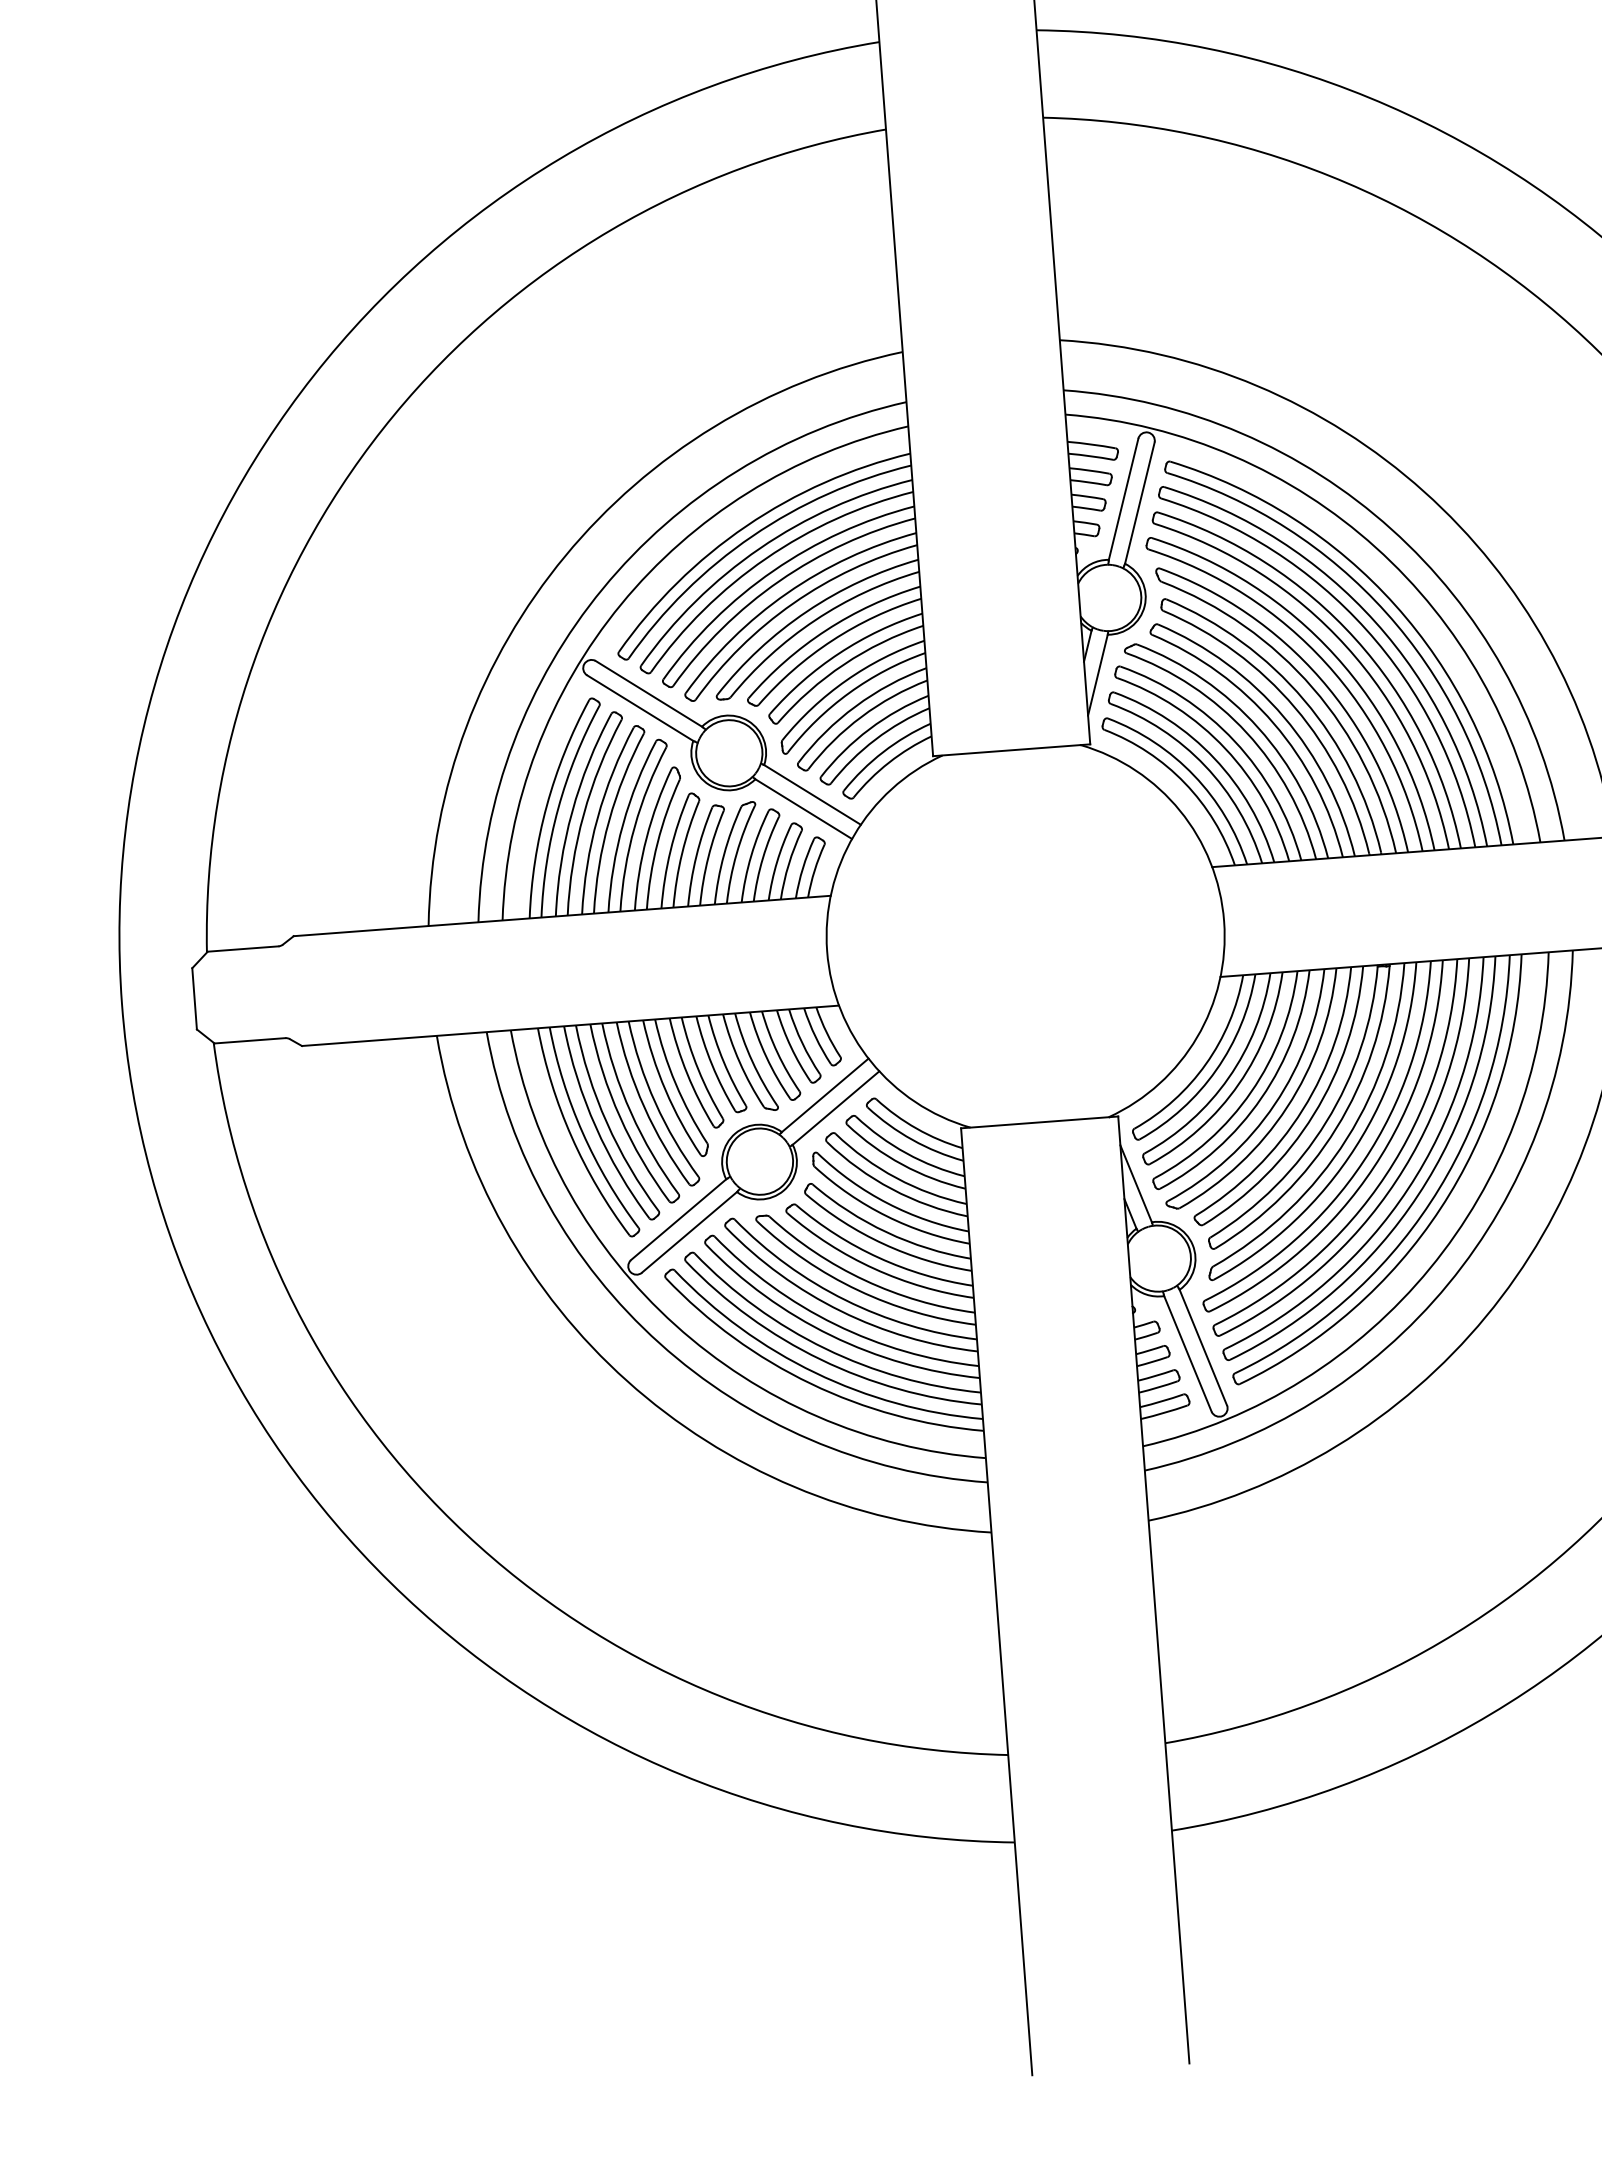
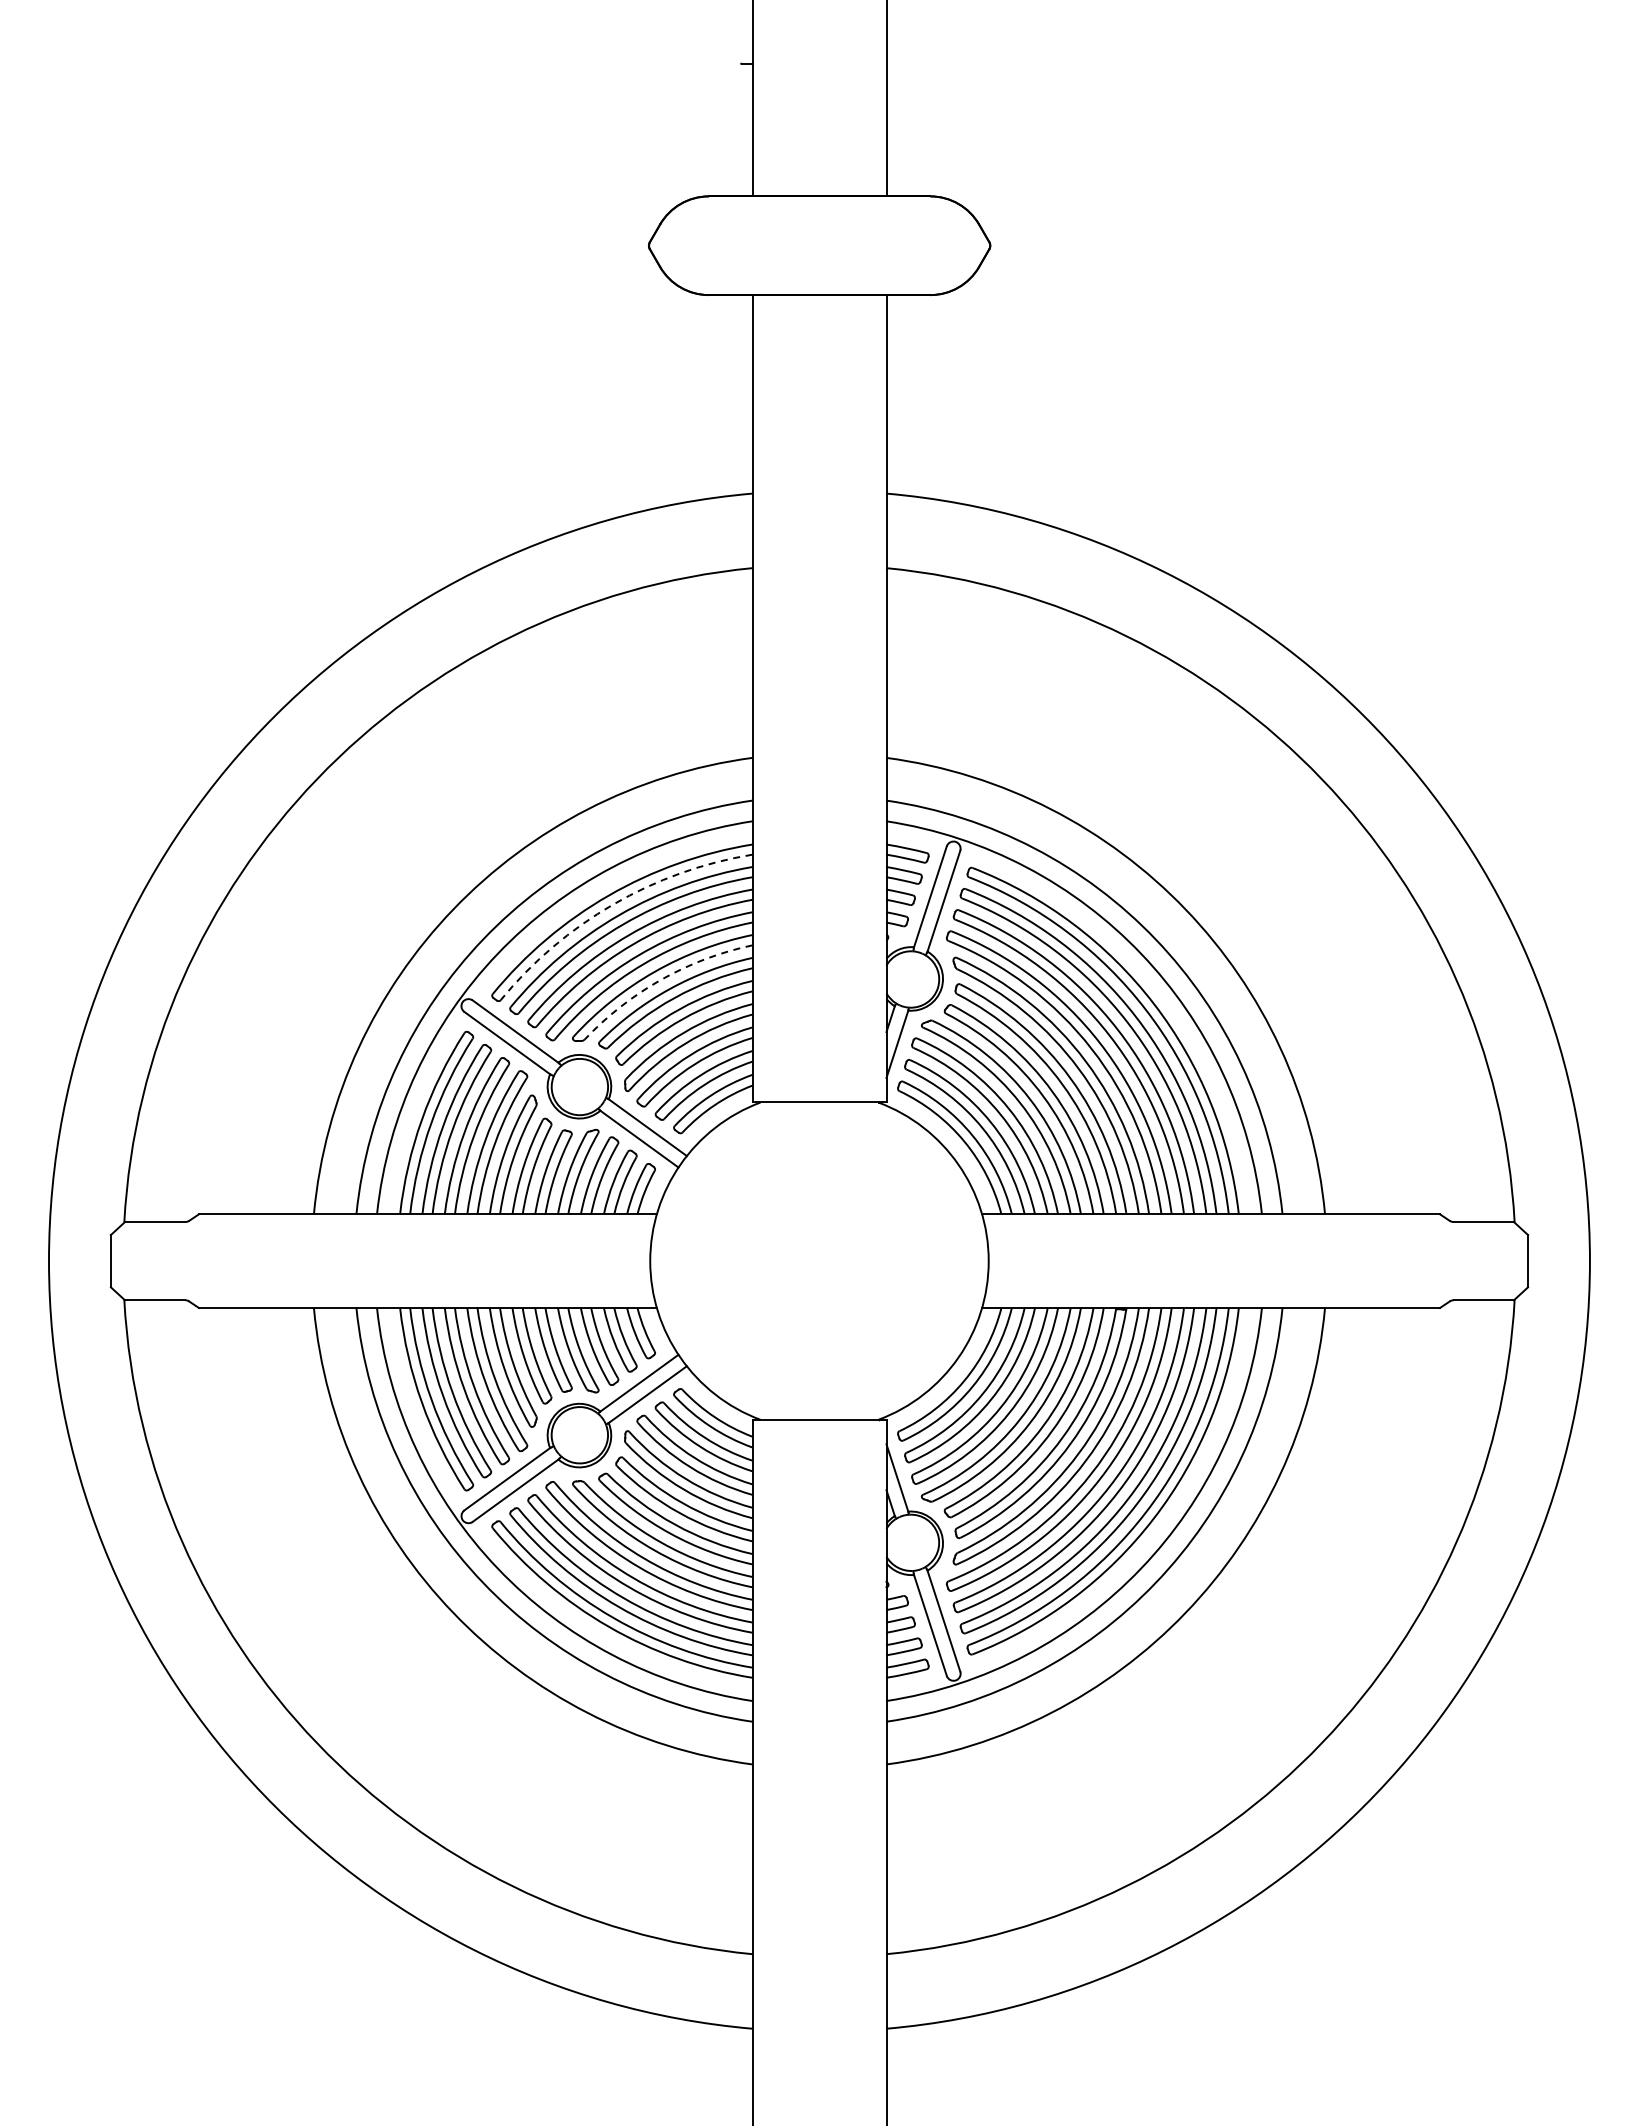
arc: (752, 536) -> (613, 904), solid -> dashed
arc: (815, 619) -> (661, 979), solid -> dashed

